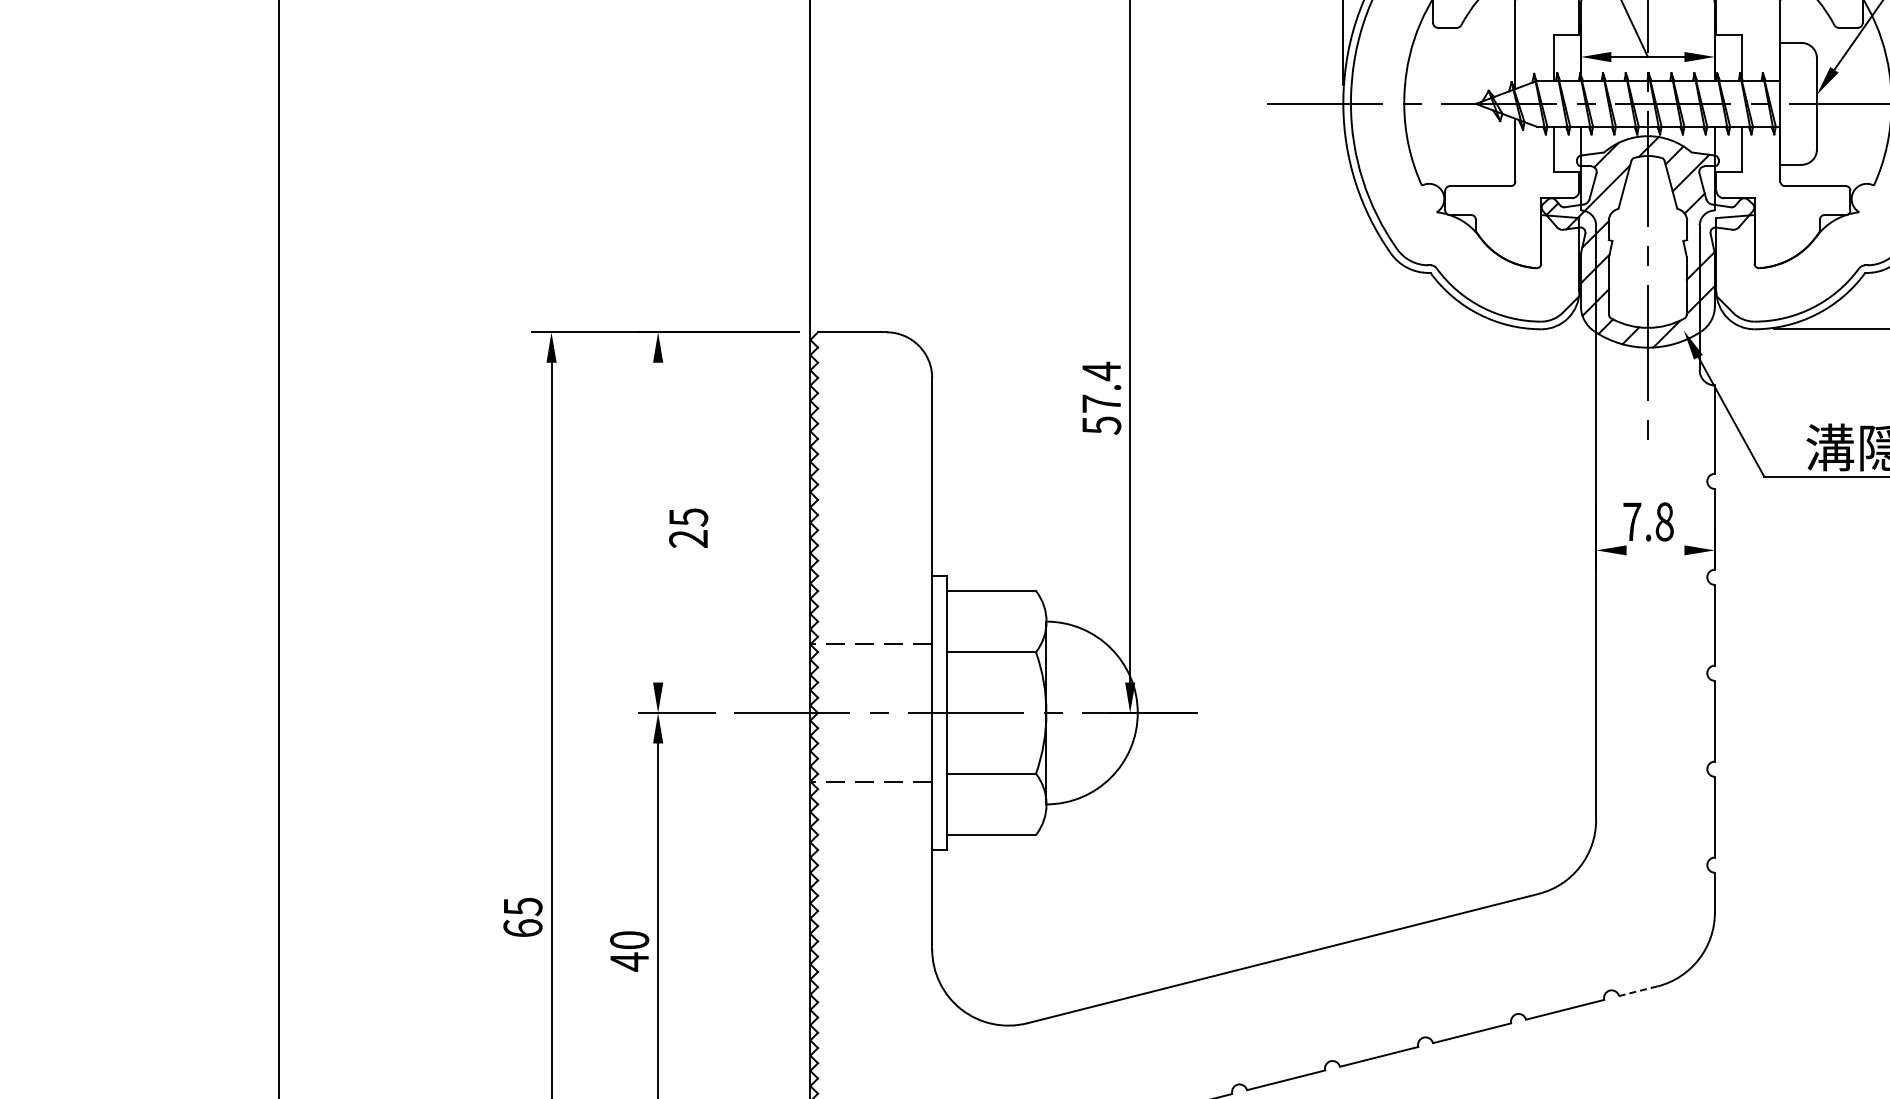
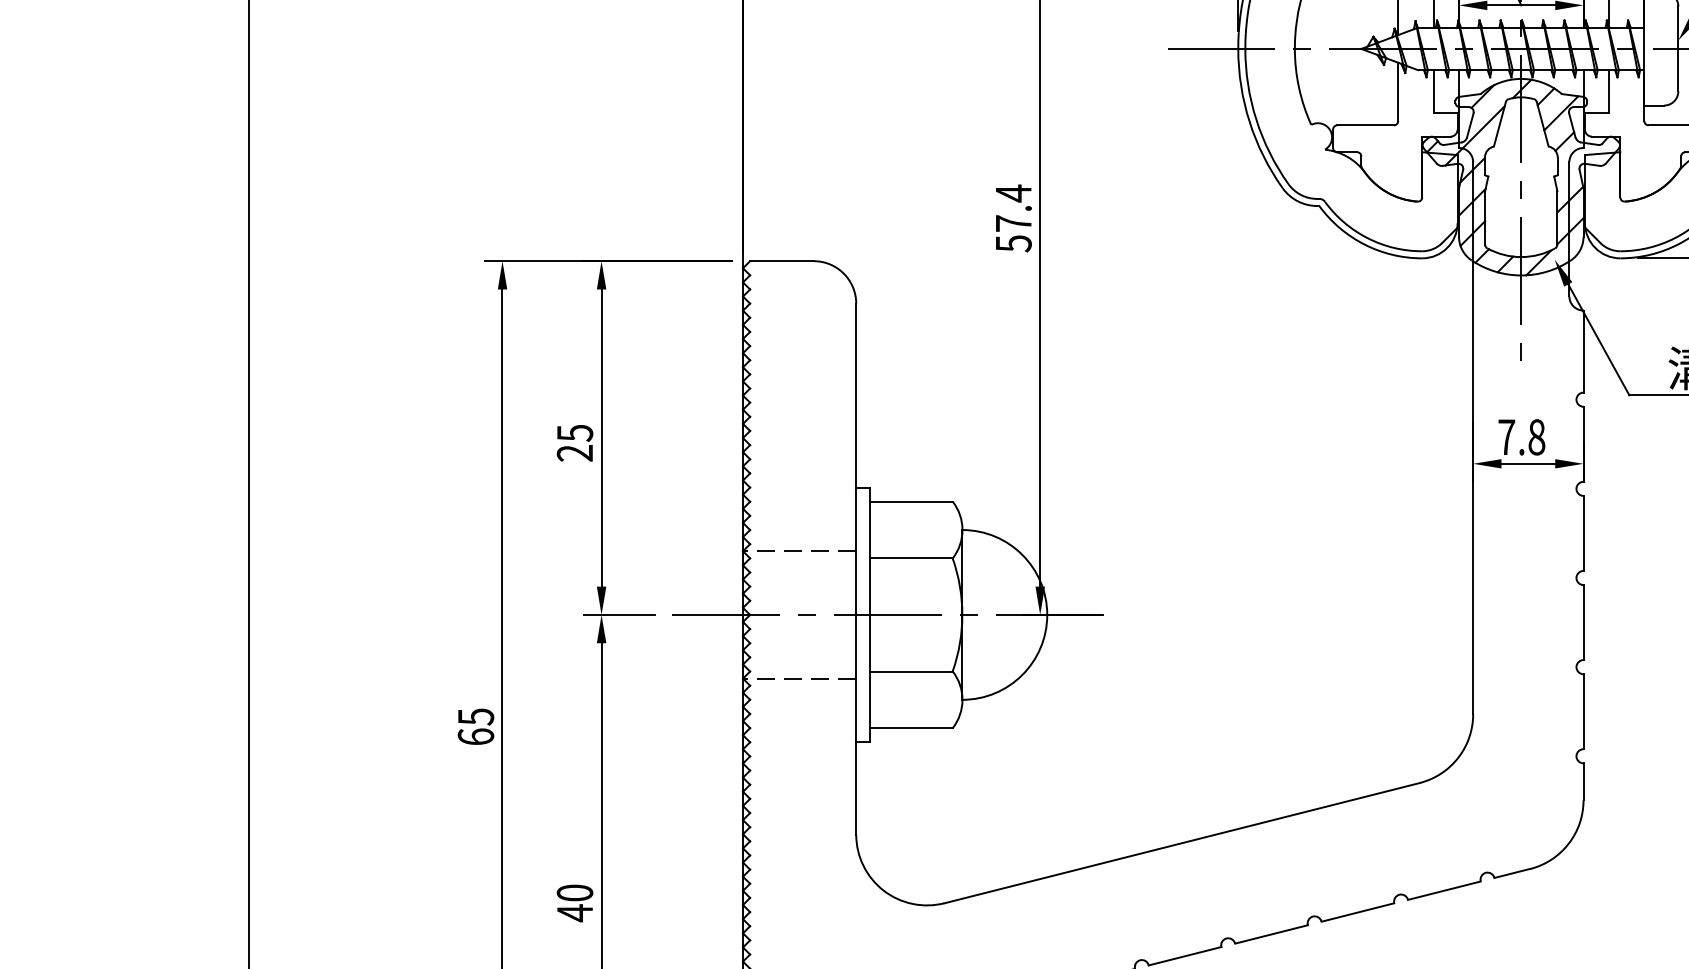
text: (1101, 397) -> (1013, 217), moved
line: (658, 522) -> (601, 437), added
text: (688, 527) -> (574, 442), moved
line: (1655, 550) -> (1528, 463), added
text: (522, 917) -> (475, 726), moved
text: (629, 951) -> (574, 903), moved
line: (1638, 991) -> (1512, 873), dashed -> solid

